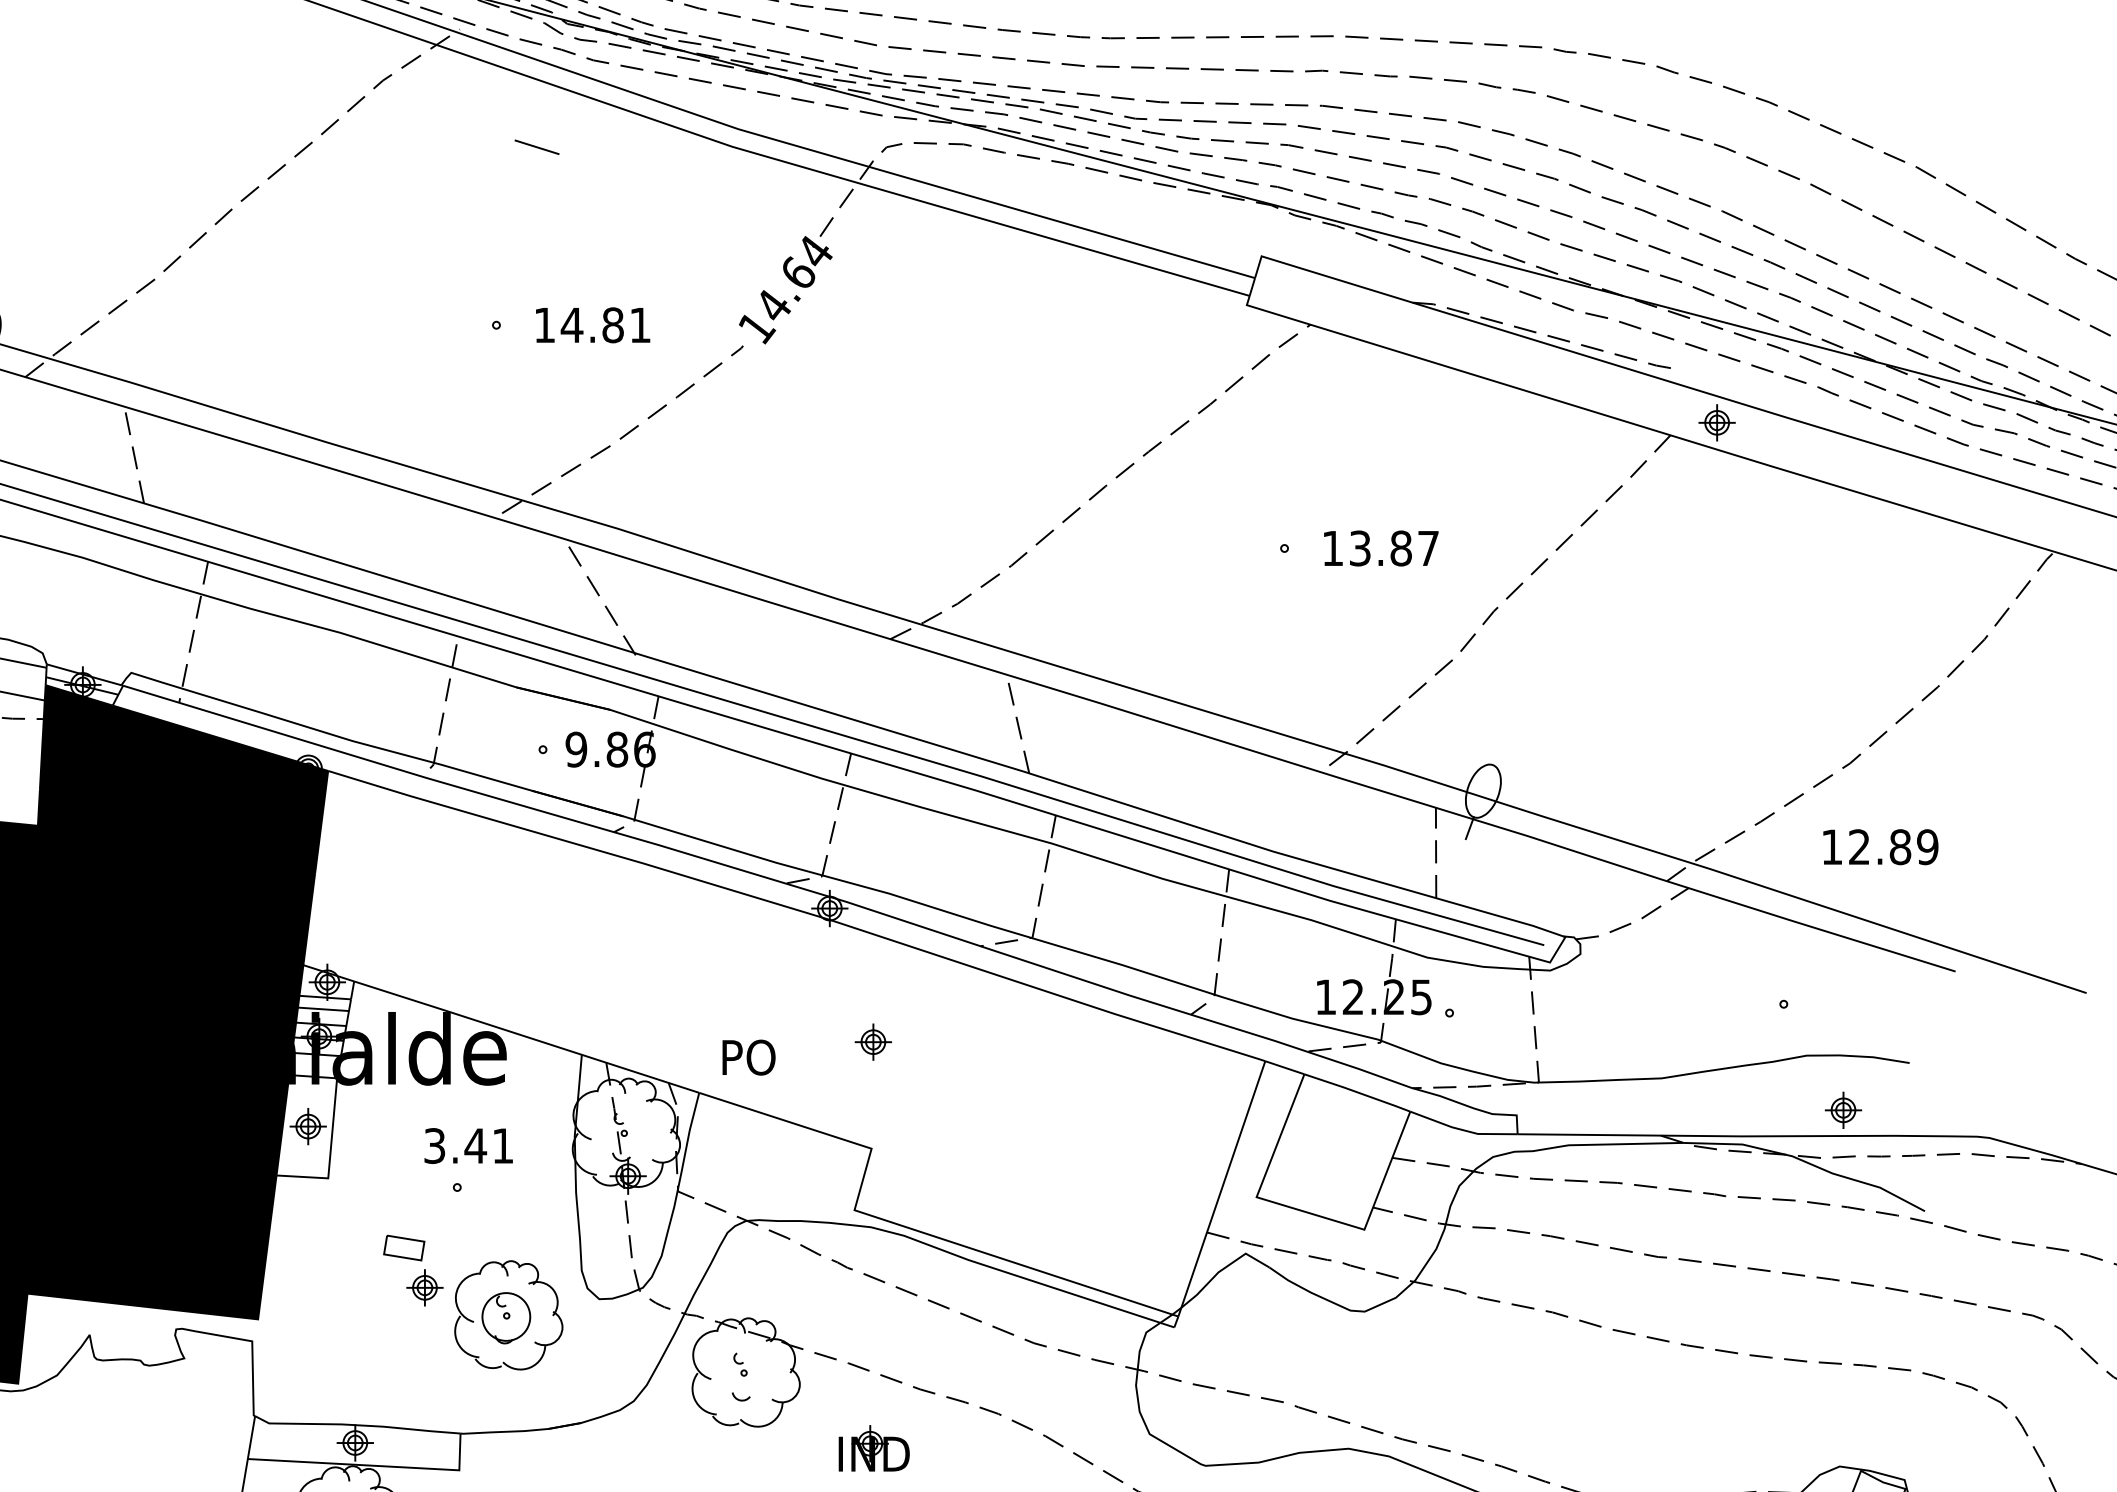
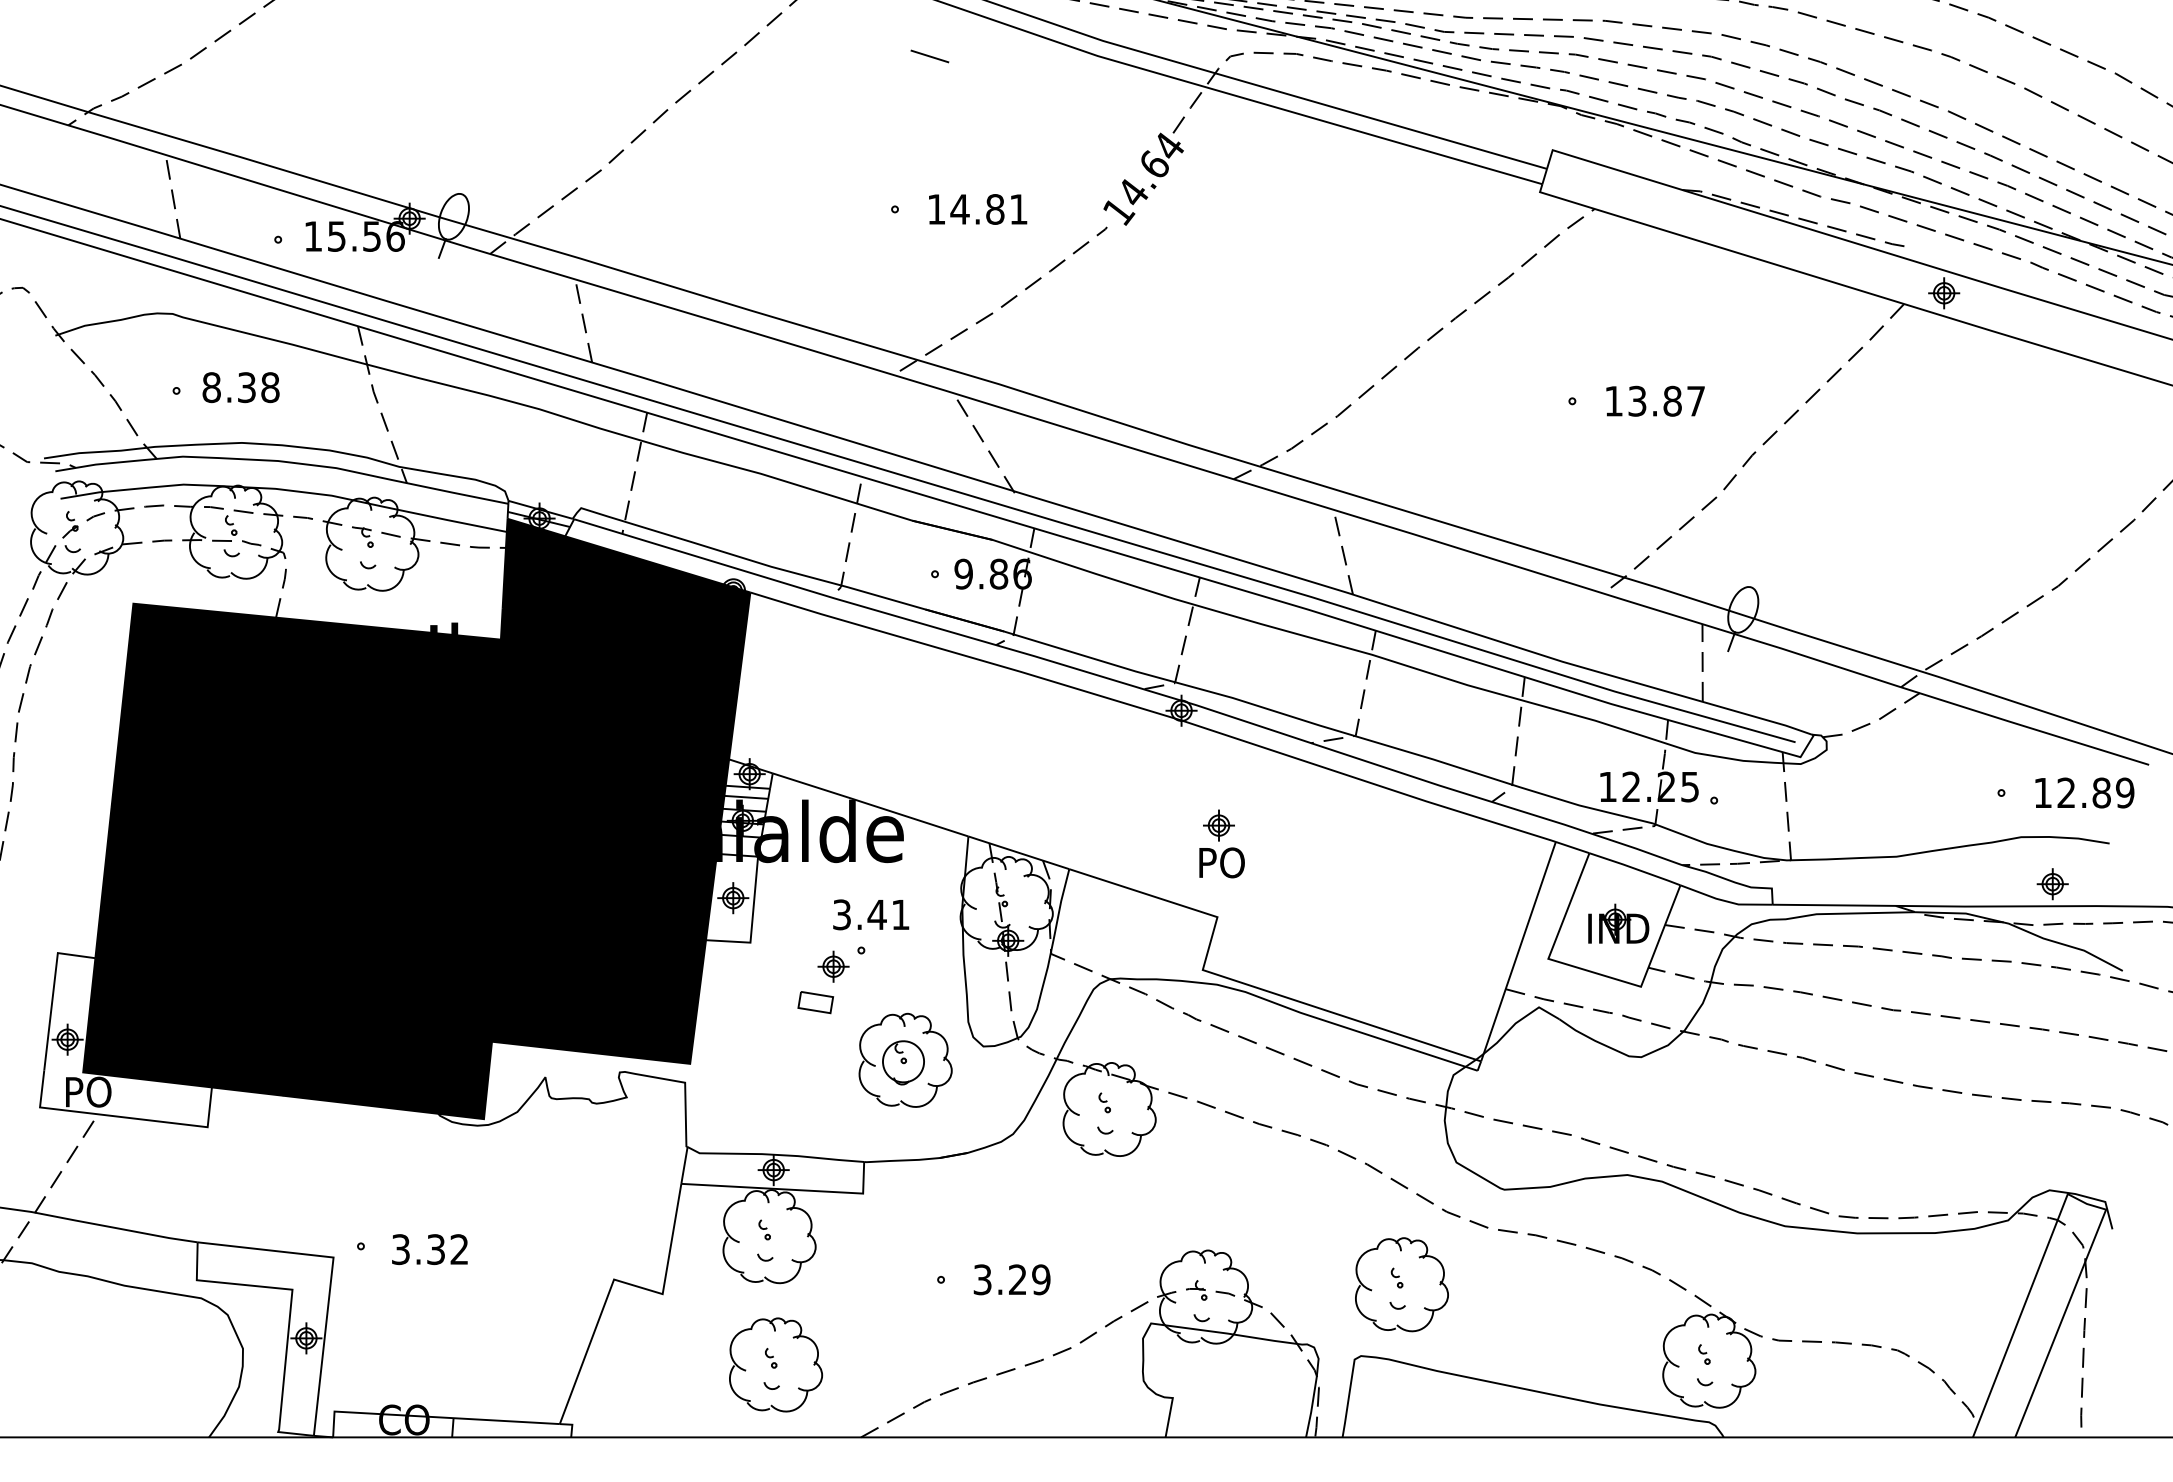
text: (1880, 846) -> (2084, 792), moved
text: (748, 1057) -> (1221, 862), moved
part: (424, 1287) -> (833, 966), moved
part: (873, 1448) -> (1618, 923), moved

